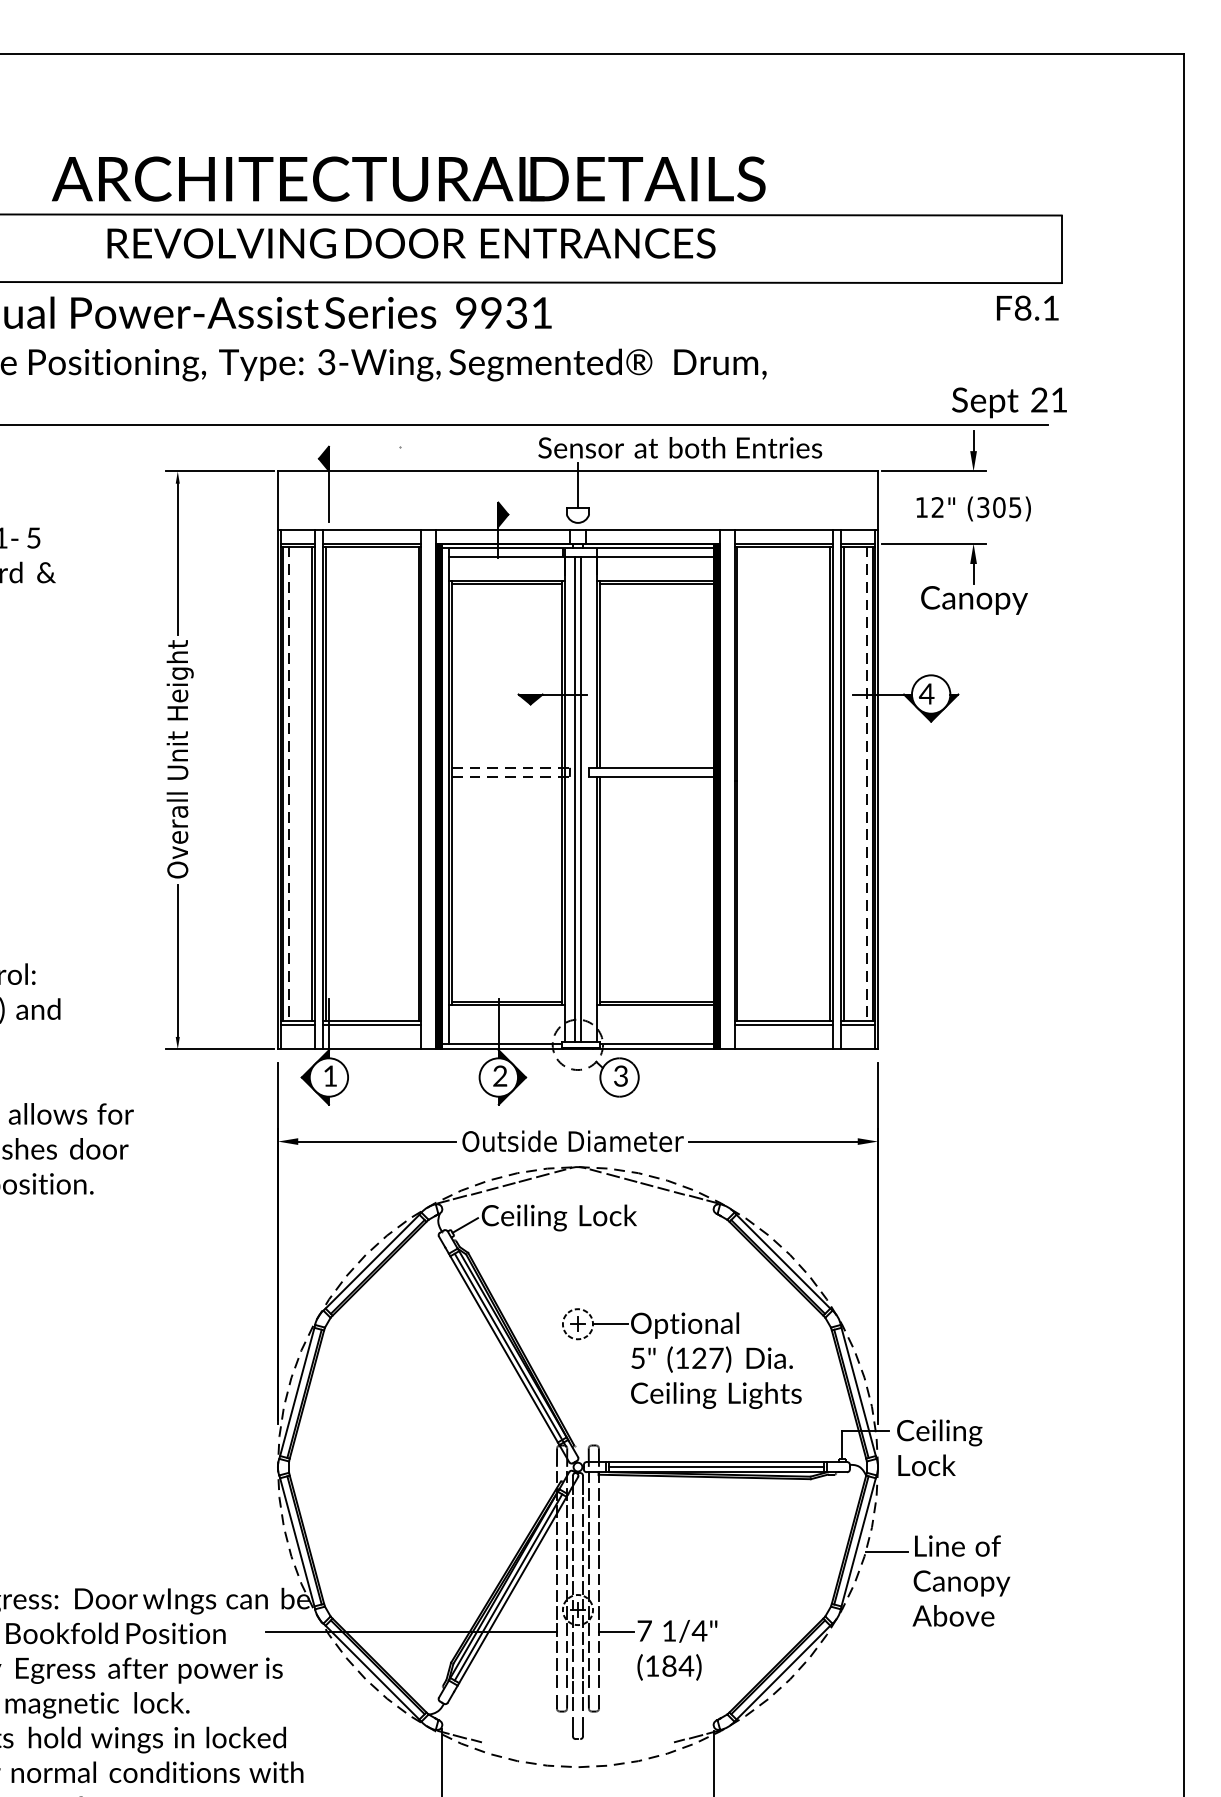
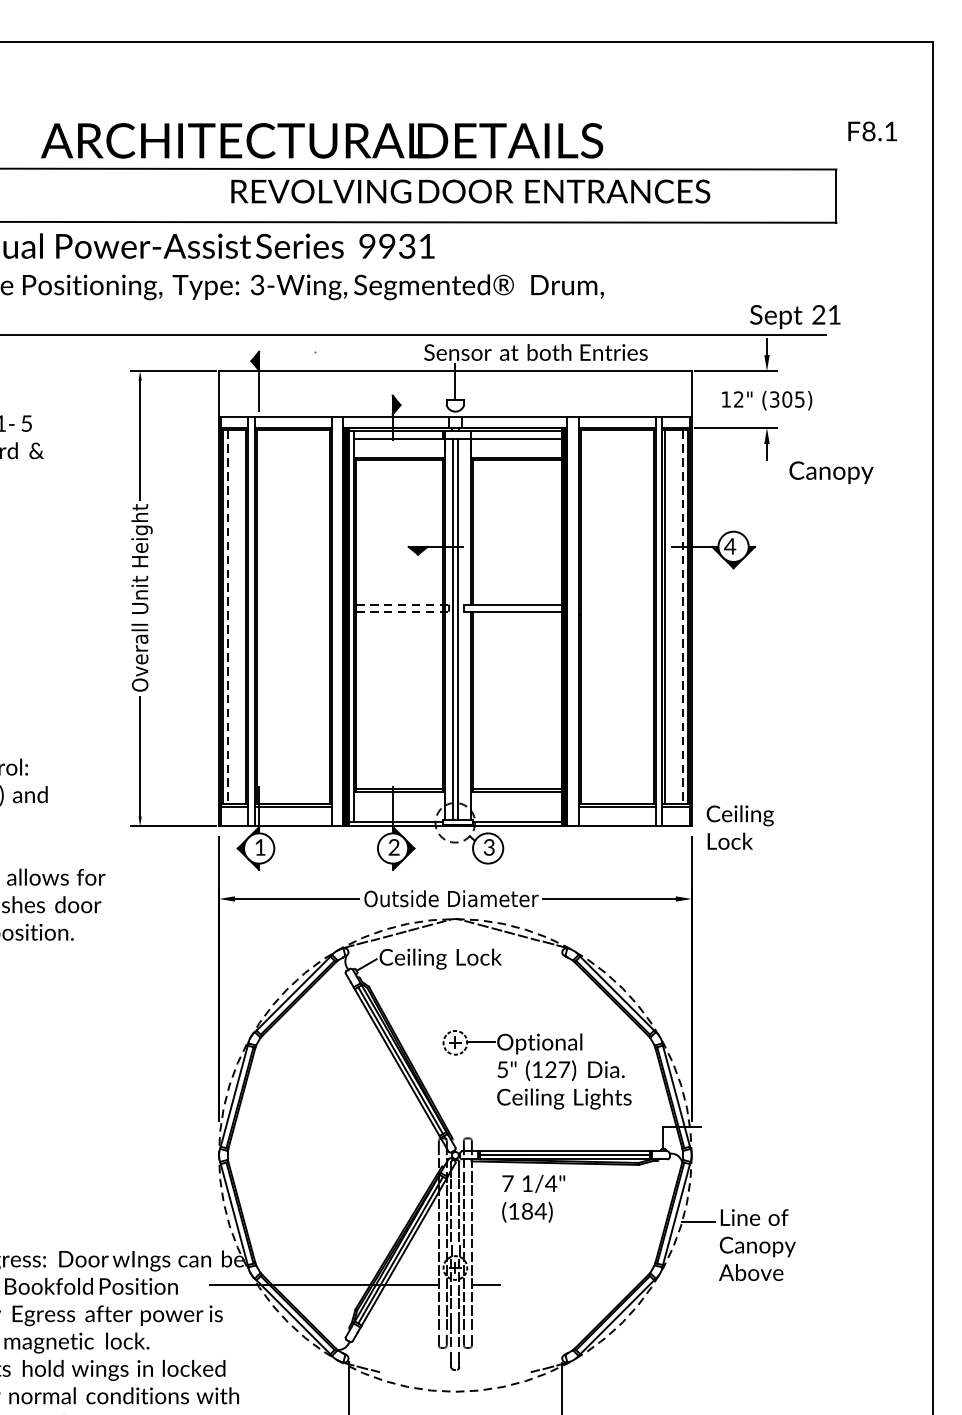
text: (411, 243) -> (470, 191), moved
text: (1027, 307) -> (872, 130), moved
text: (974, 600) -> (831, 472), moved
text: (939, 1447) -> (740, 827), moved
text: (677, 1650) -> (533, 1199), moved

